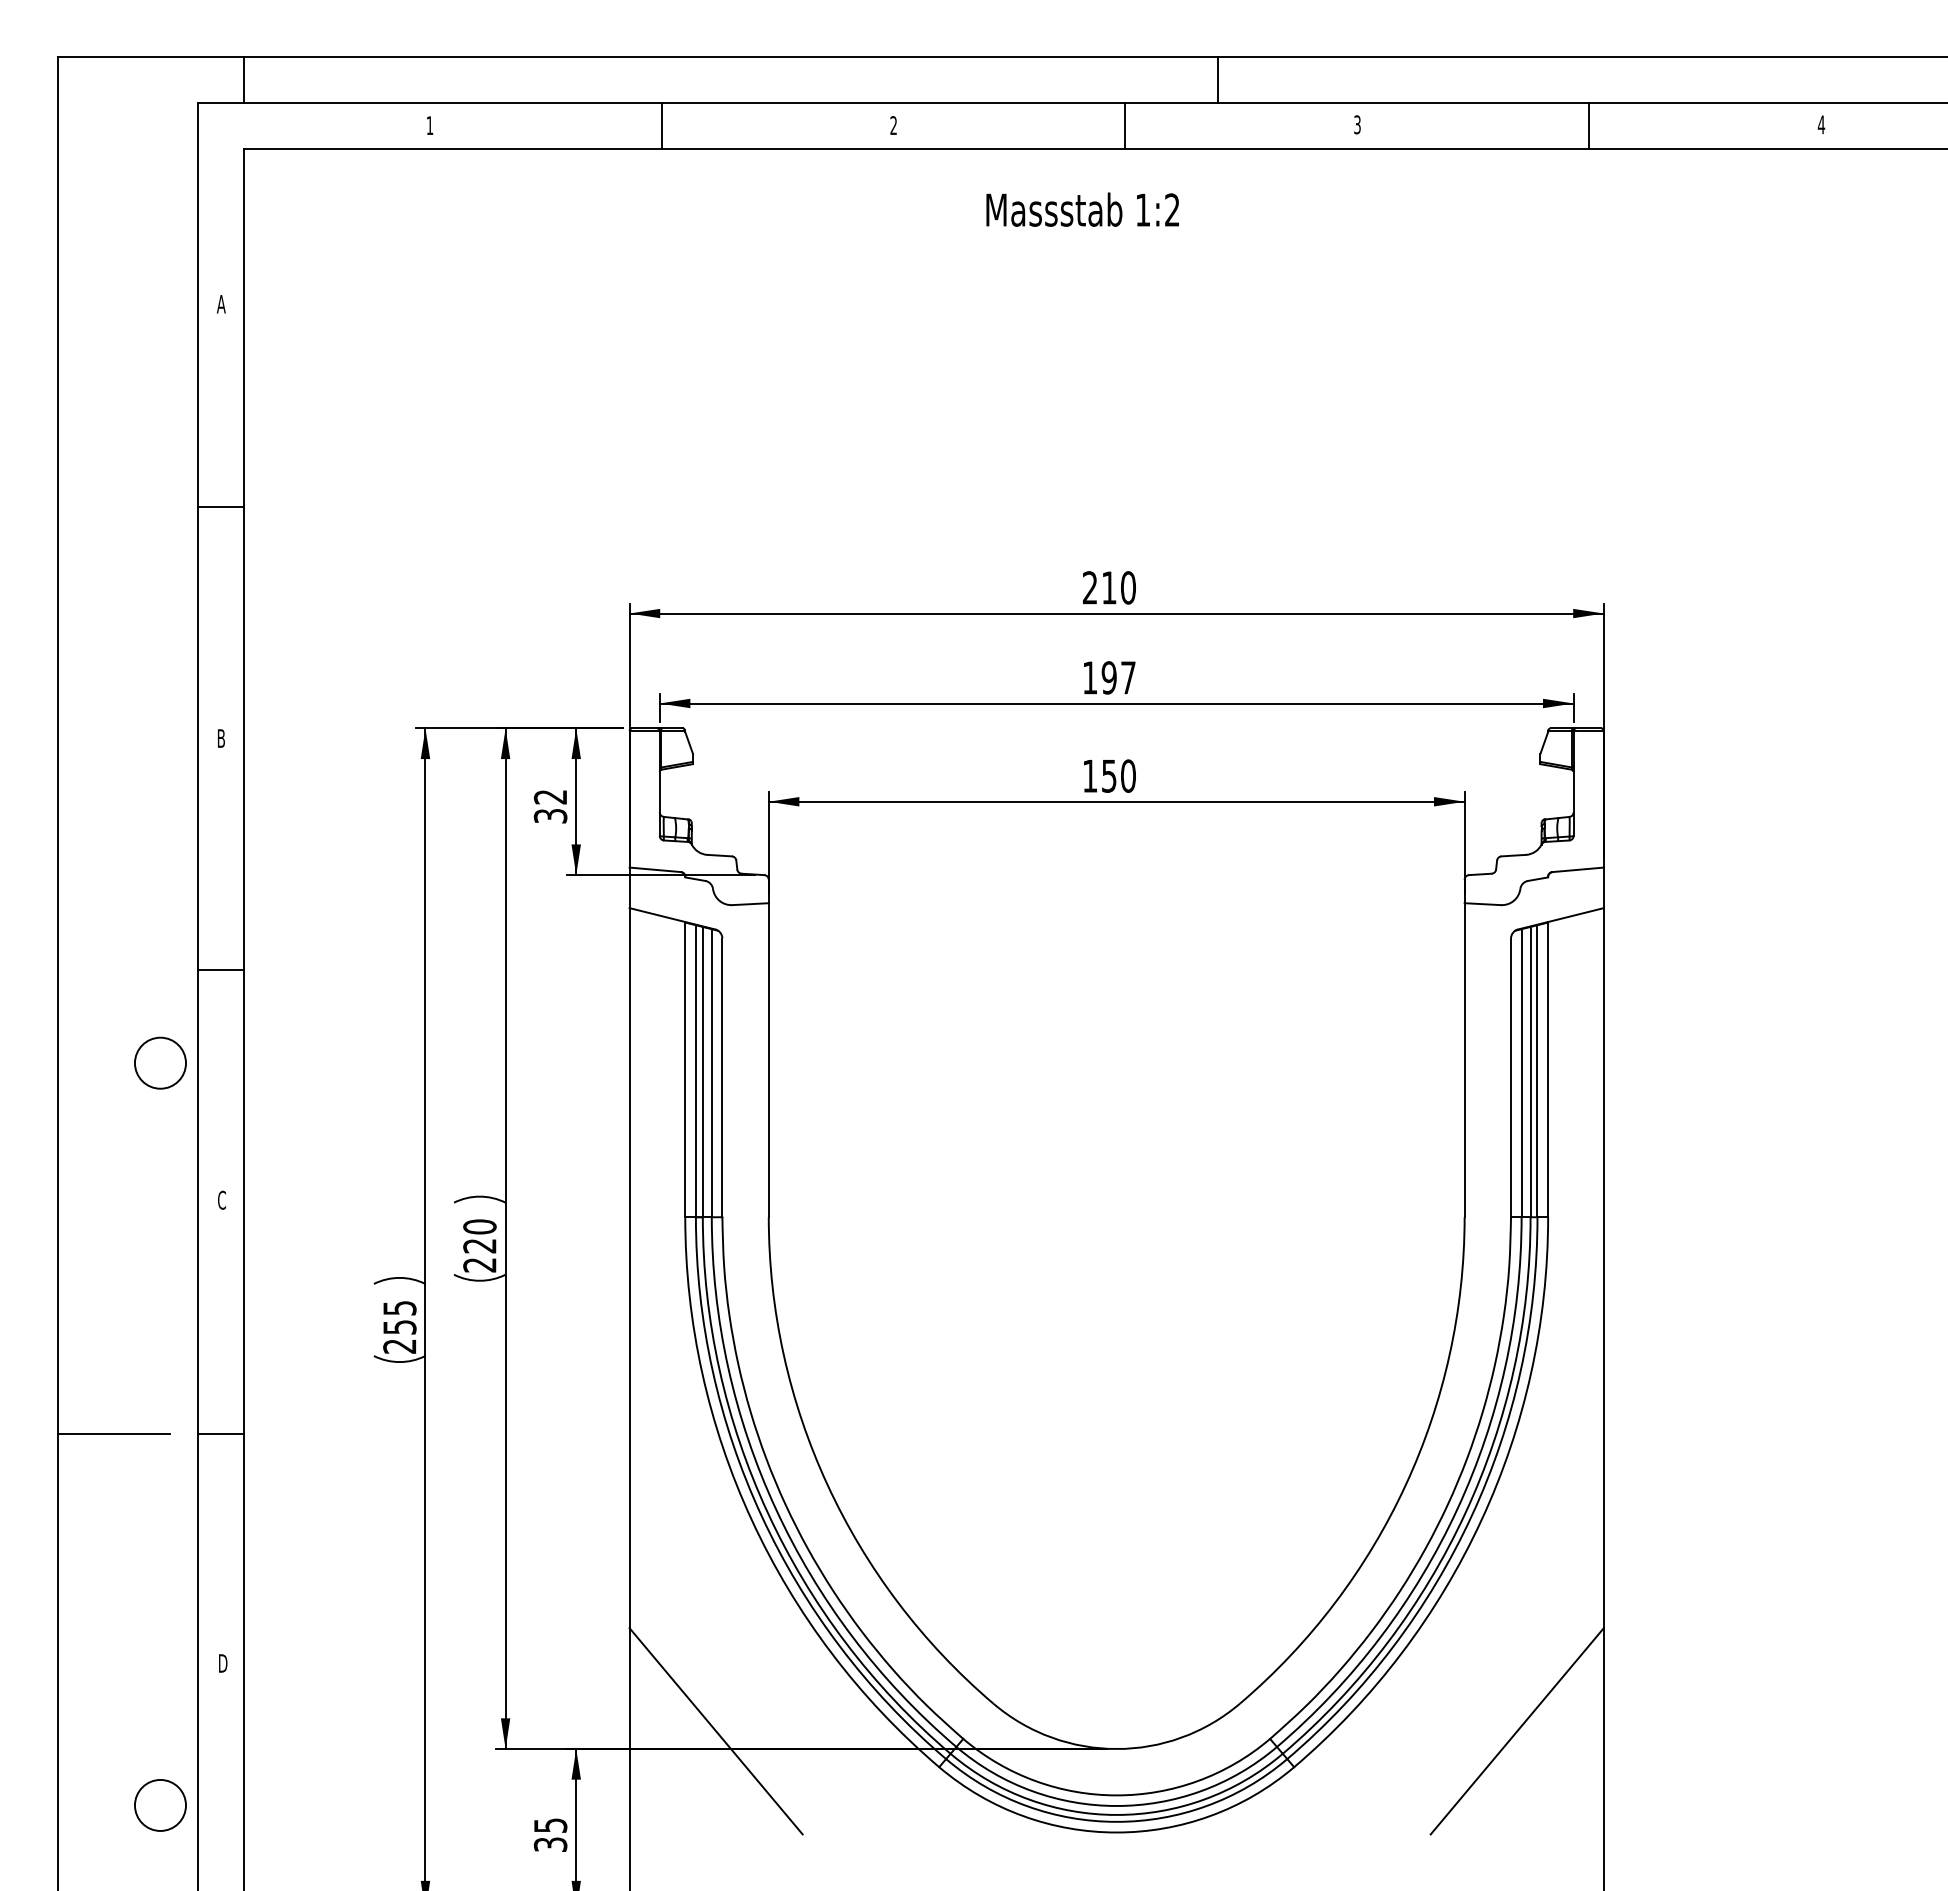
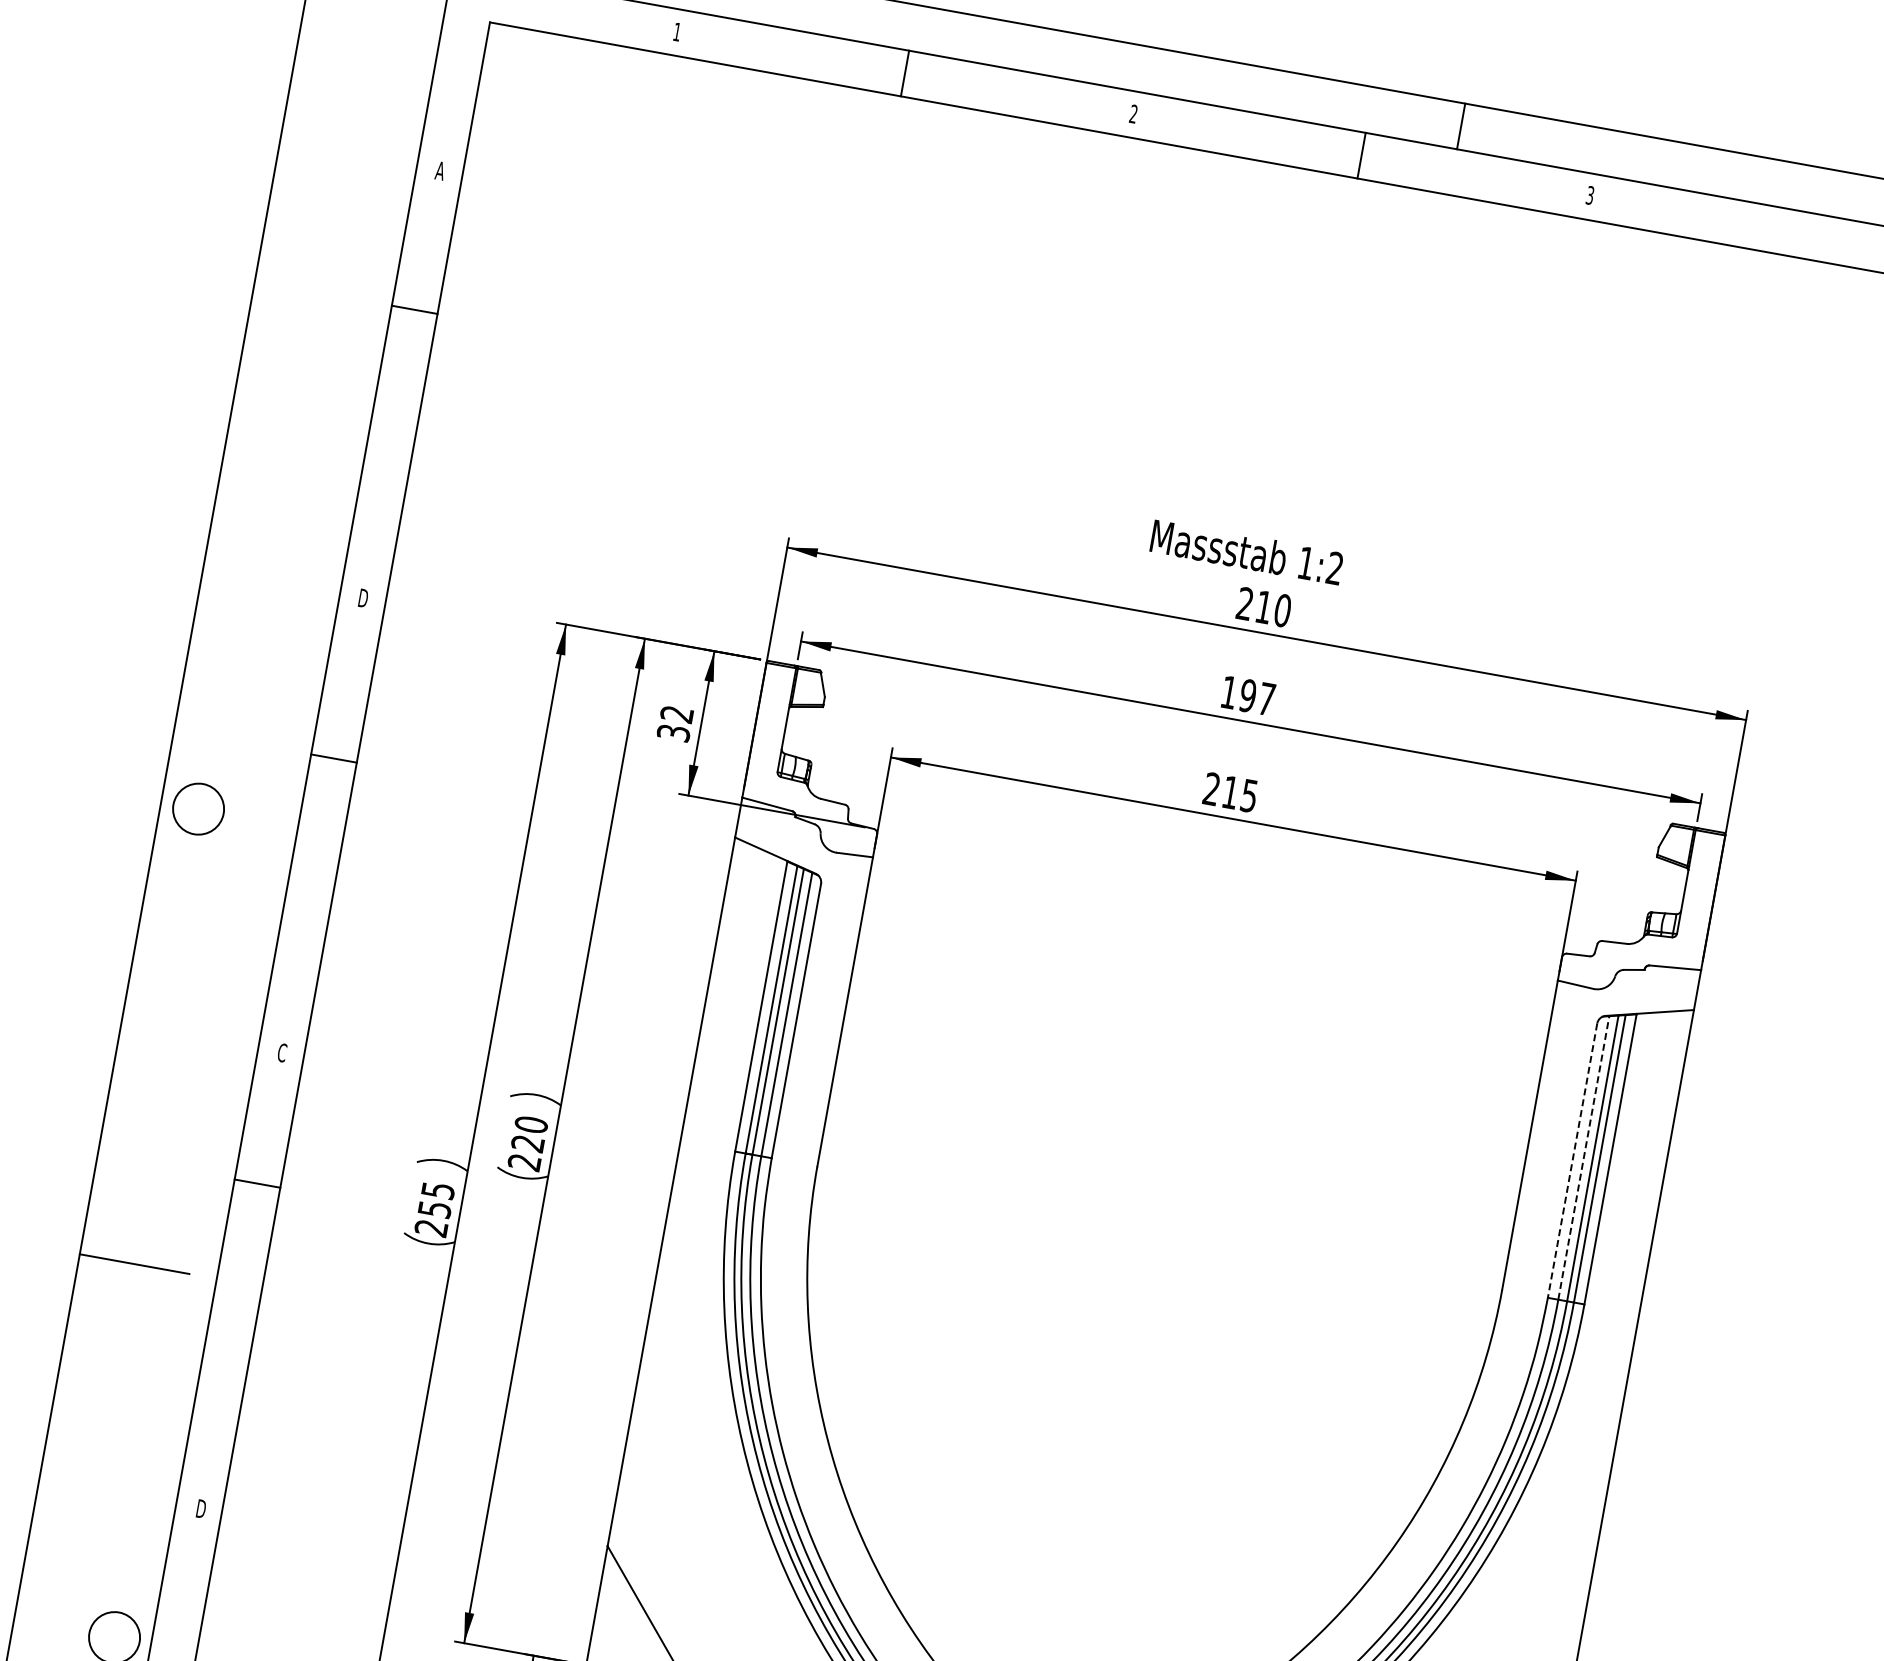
line: (1589, 125) -> (1818, 237), removed
text: (1082, 209) -> (1246, 551), moved
line: (220, 506) -> (414, 309), moved
text: (221, 738) -> (363, 598), B -> D
text: (1109, 775) -> (1230, 791), 150 -> 215
line: (220, 970) -> (333, 758), moved
circle: (160, 1062) -> (198, 808), moved
line: (1521, 1072) -> (1583, 1157), solid -> dashed
line: (1511, 1078) -> (1572, 1161), solid -> dashed
line: (220, 1434) -> (257, 1183), moved

